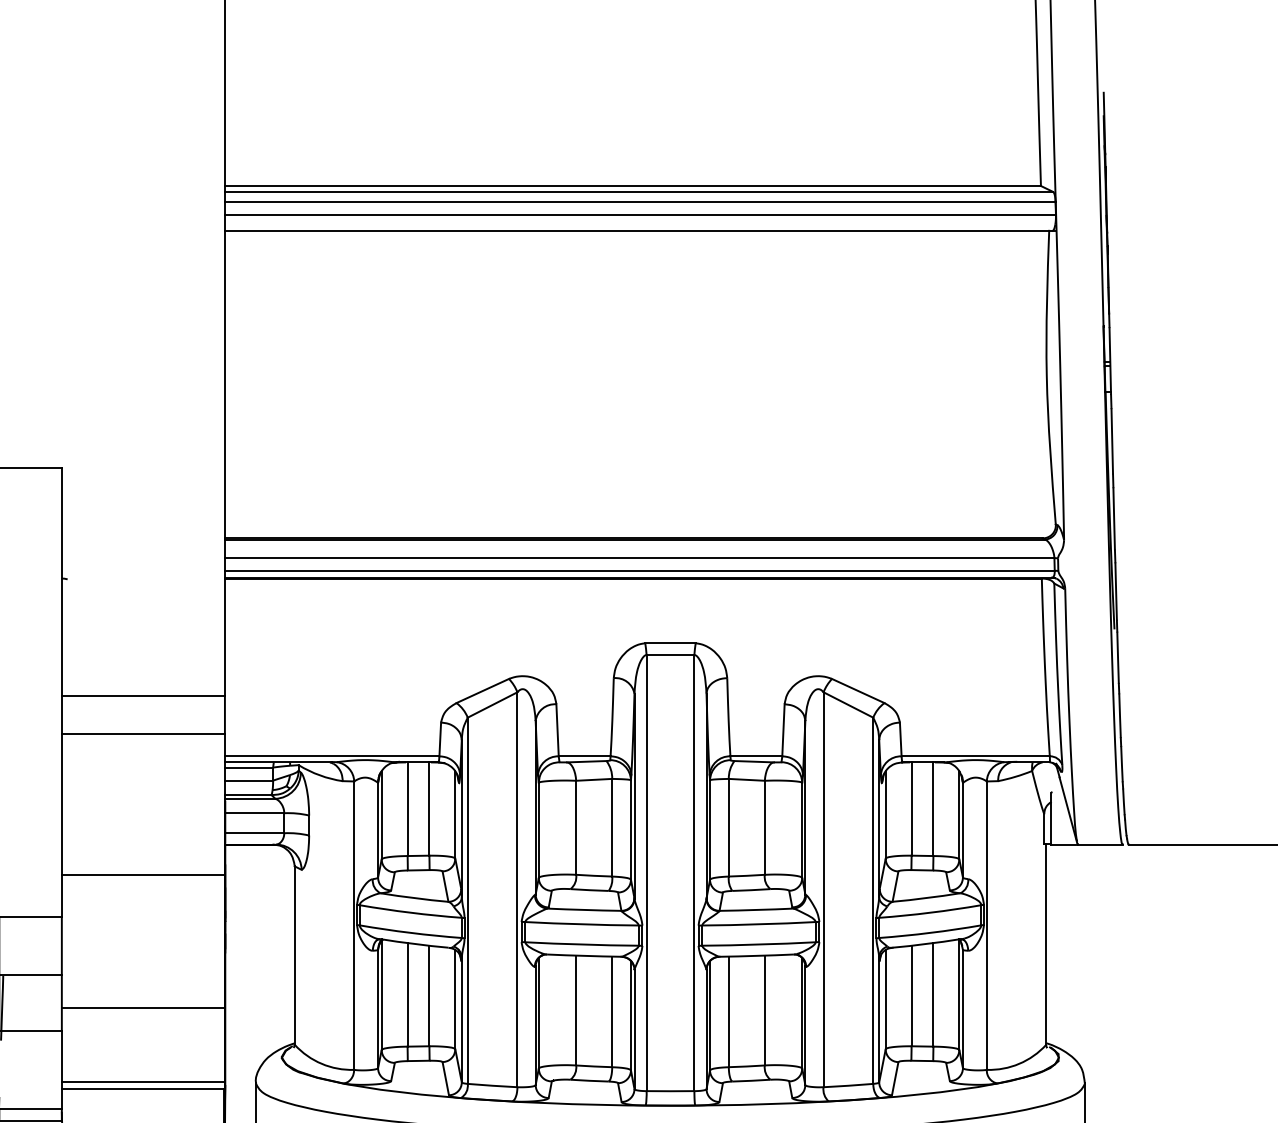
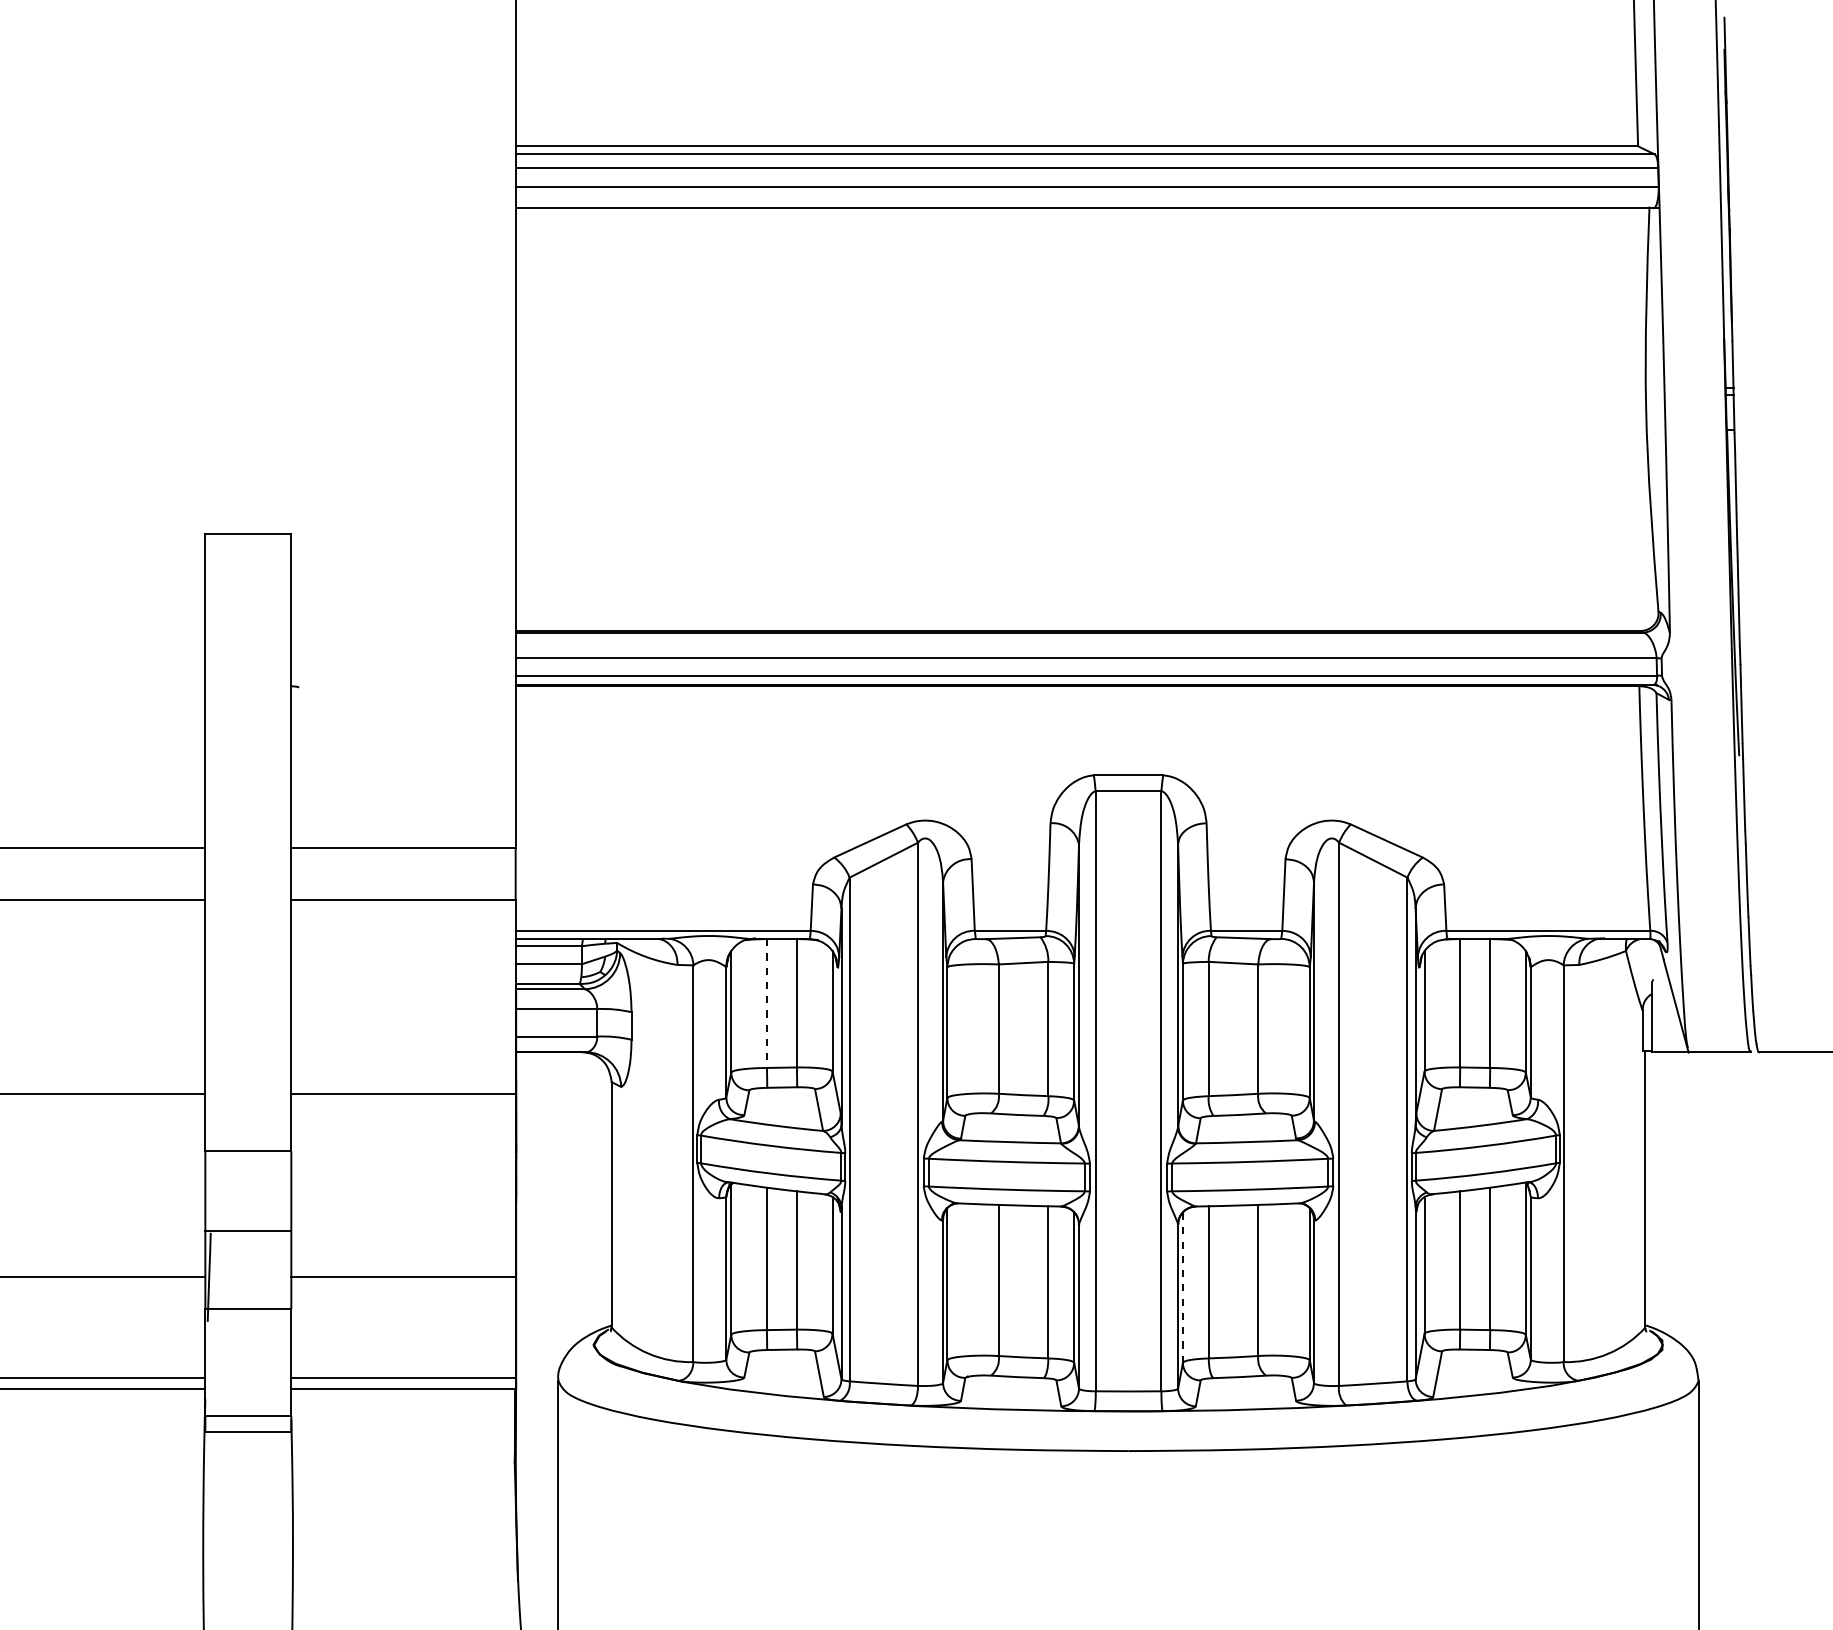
line: (407, 809) -> (766, 1004), solid -> dashed
line: (709, 1015) -> (1182, 1287), solid -> dashed

